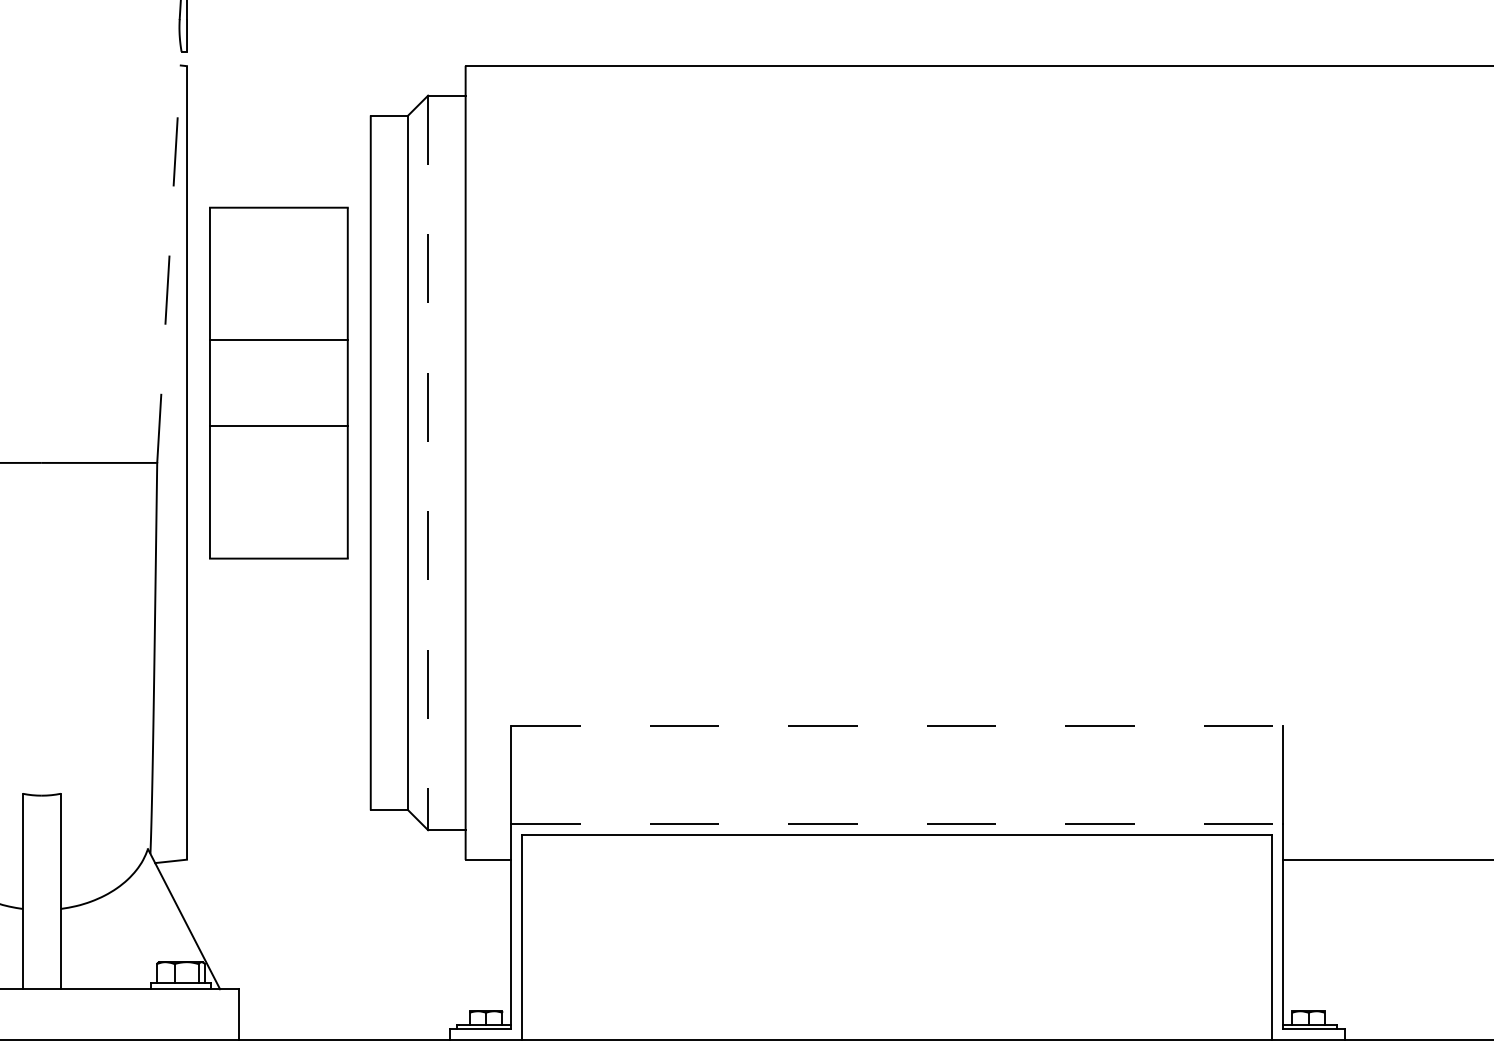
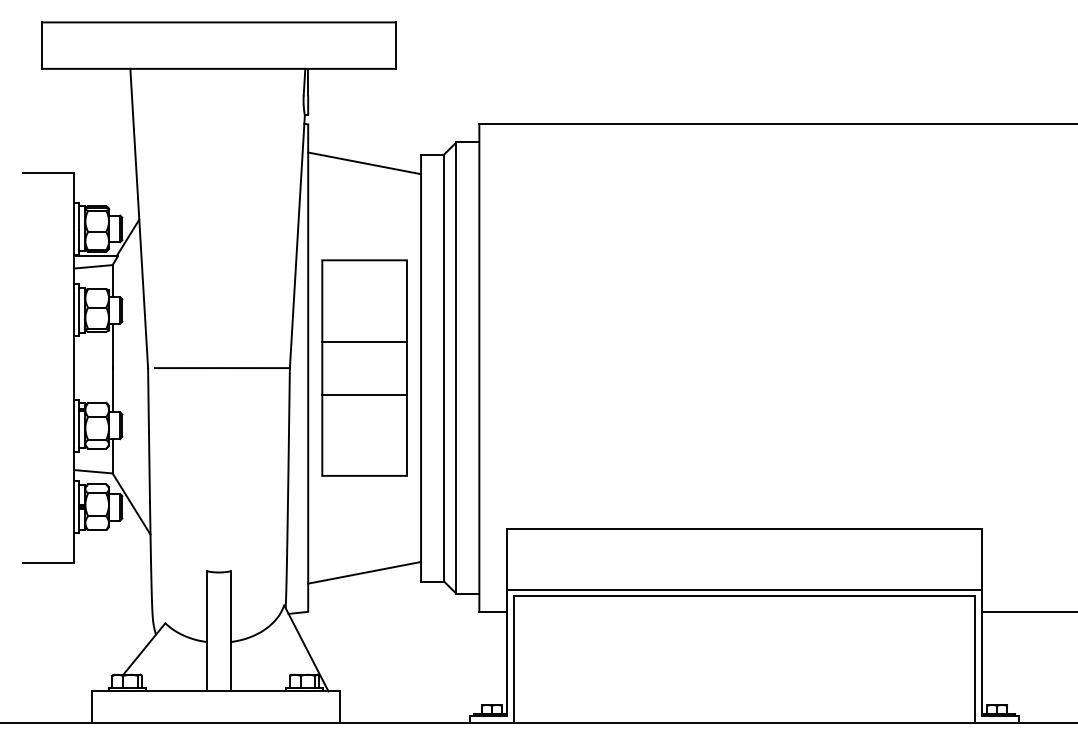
line: (278, 129) -> (364, 163), added
line: (169, 256) -> (297, 241), dashed -> solid
part: (278, 382) -> (364, 367), moved
line: (428, 463) -> (456, 368), dashed -> solid
line: (898, 725) -> (745, 529), dashed -> solid
line: (278, 795) -> (364, 572), added
line: (898, 823) -> (745, 589), dashed -> solid

